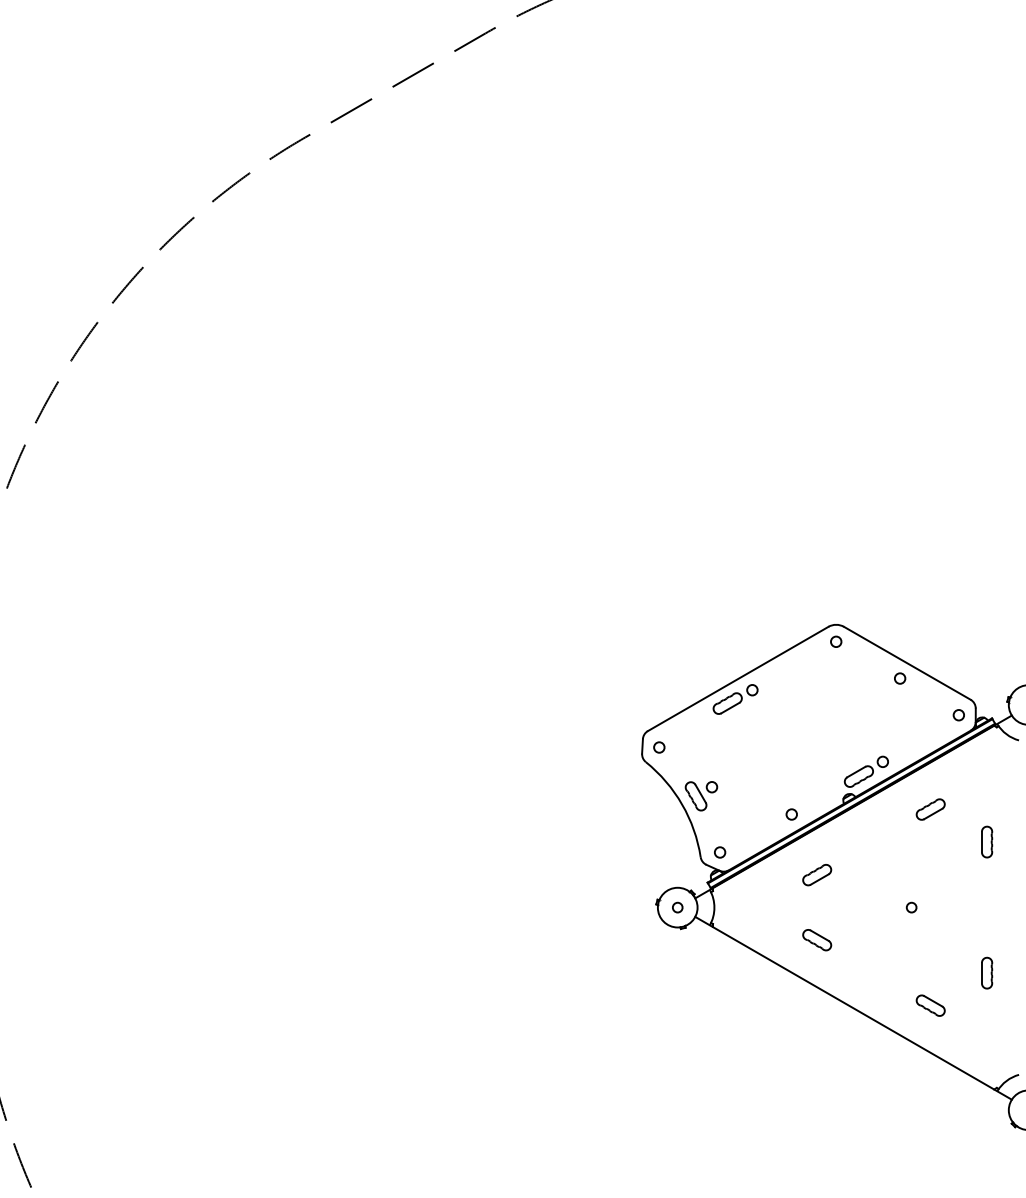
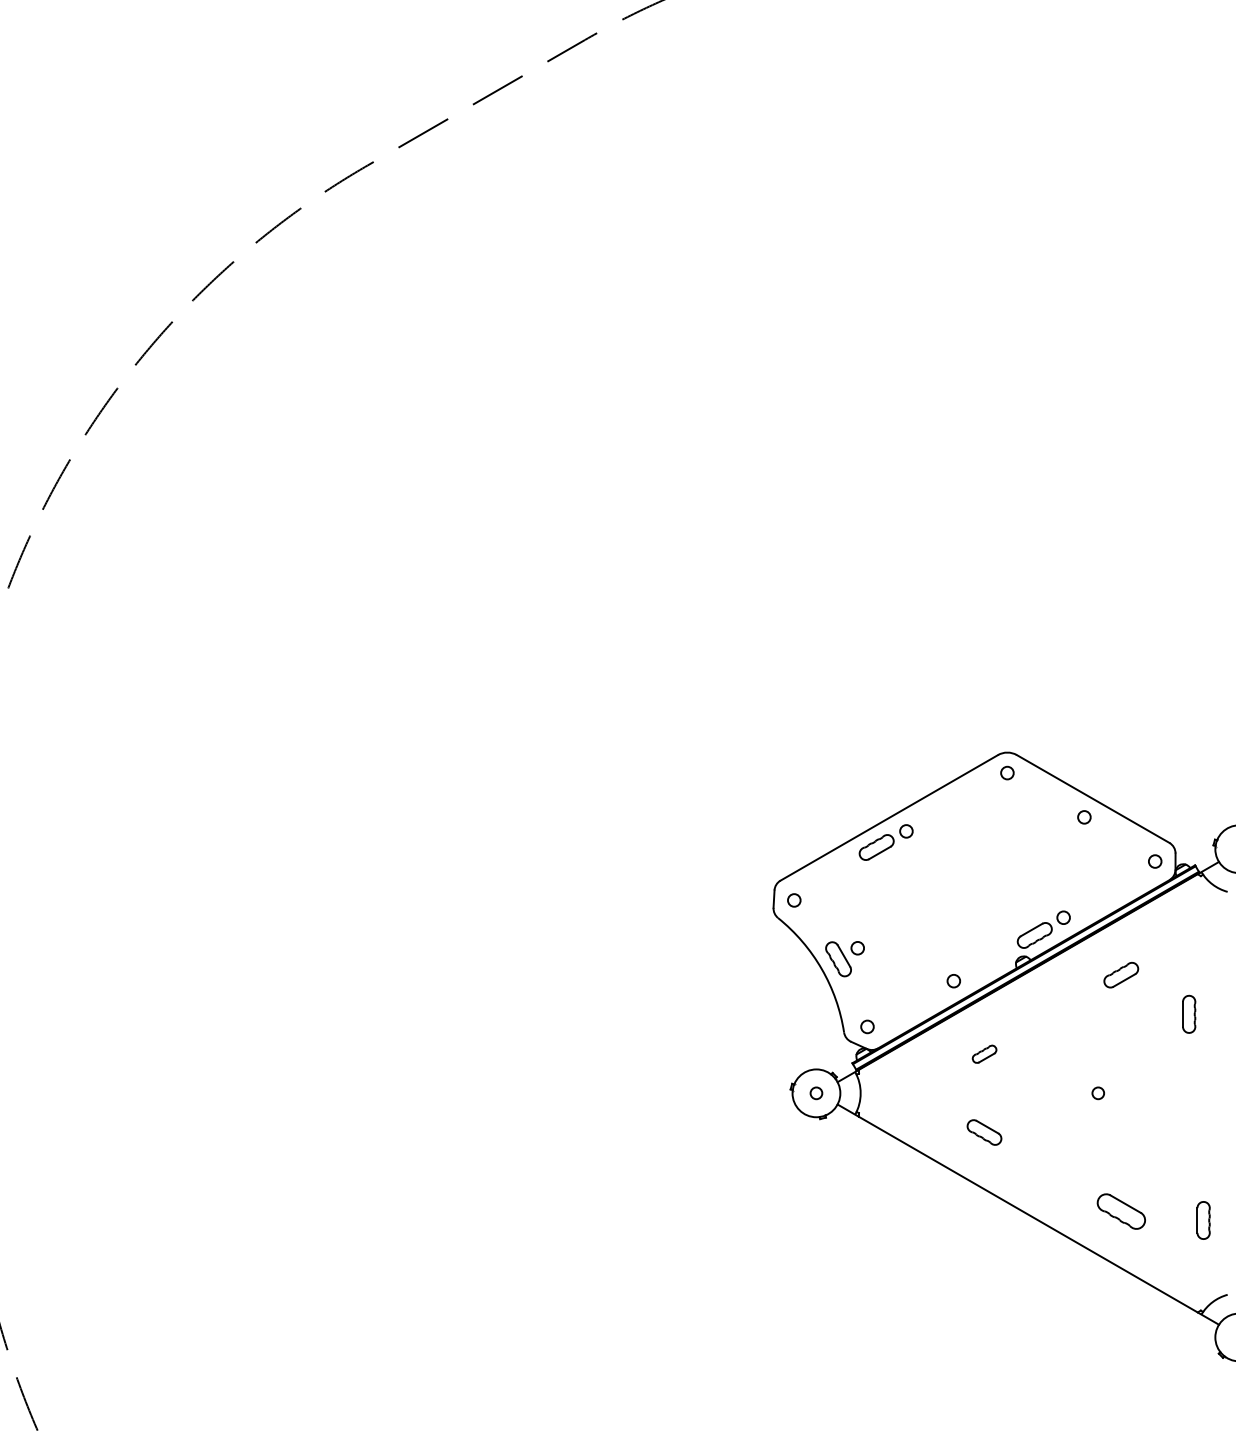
part: (817, 875) -> (984, 1054), size x0.7
part: (987, 972) -> (1204, 1219), moved
part: (930, 1005) -> (1121, 1211), size x1.4

